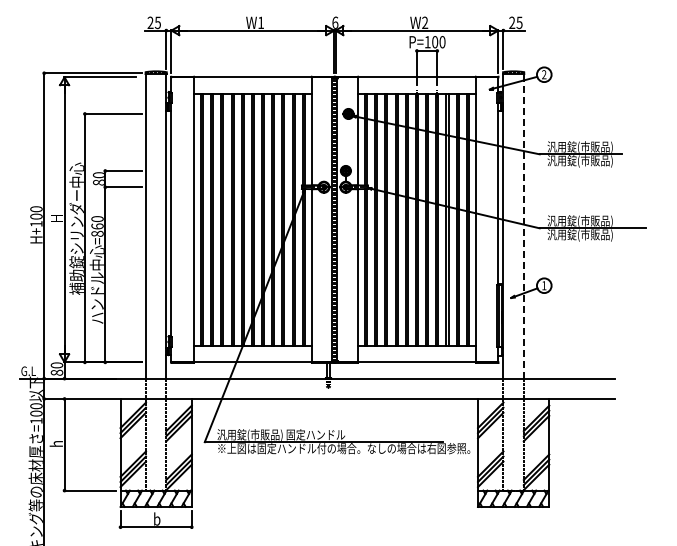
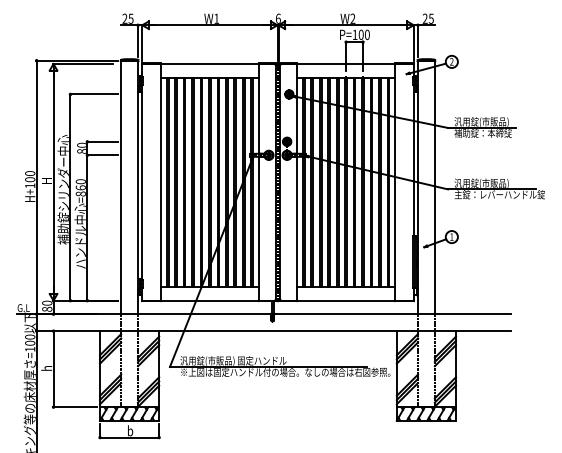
text: (581, 161) -> (482, 133), 汎用錠(市販品) -> 補助錠：本締錠
line: (523, 225) -> (434, 187), dashed -> solid
text: (601, 235) -> (499, 195), 汎用錠(市販品) -> 主錠：レバーハンドル錠

